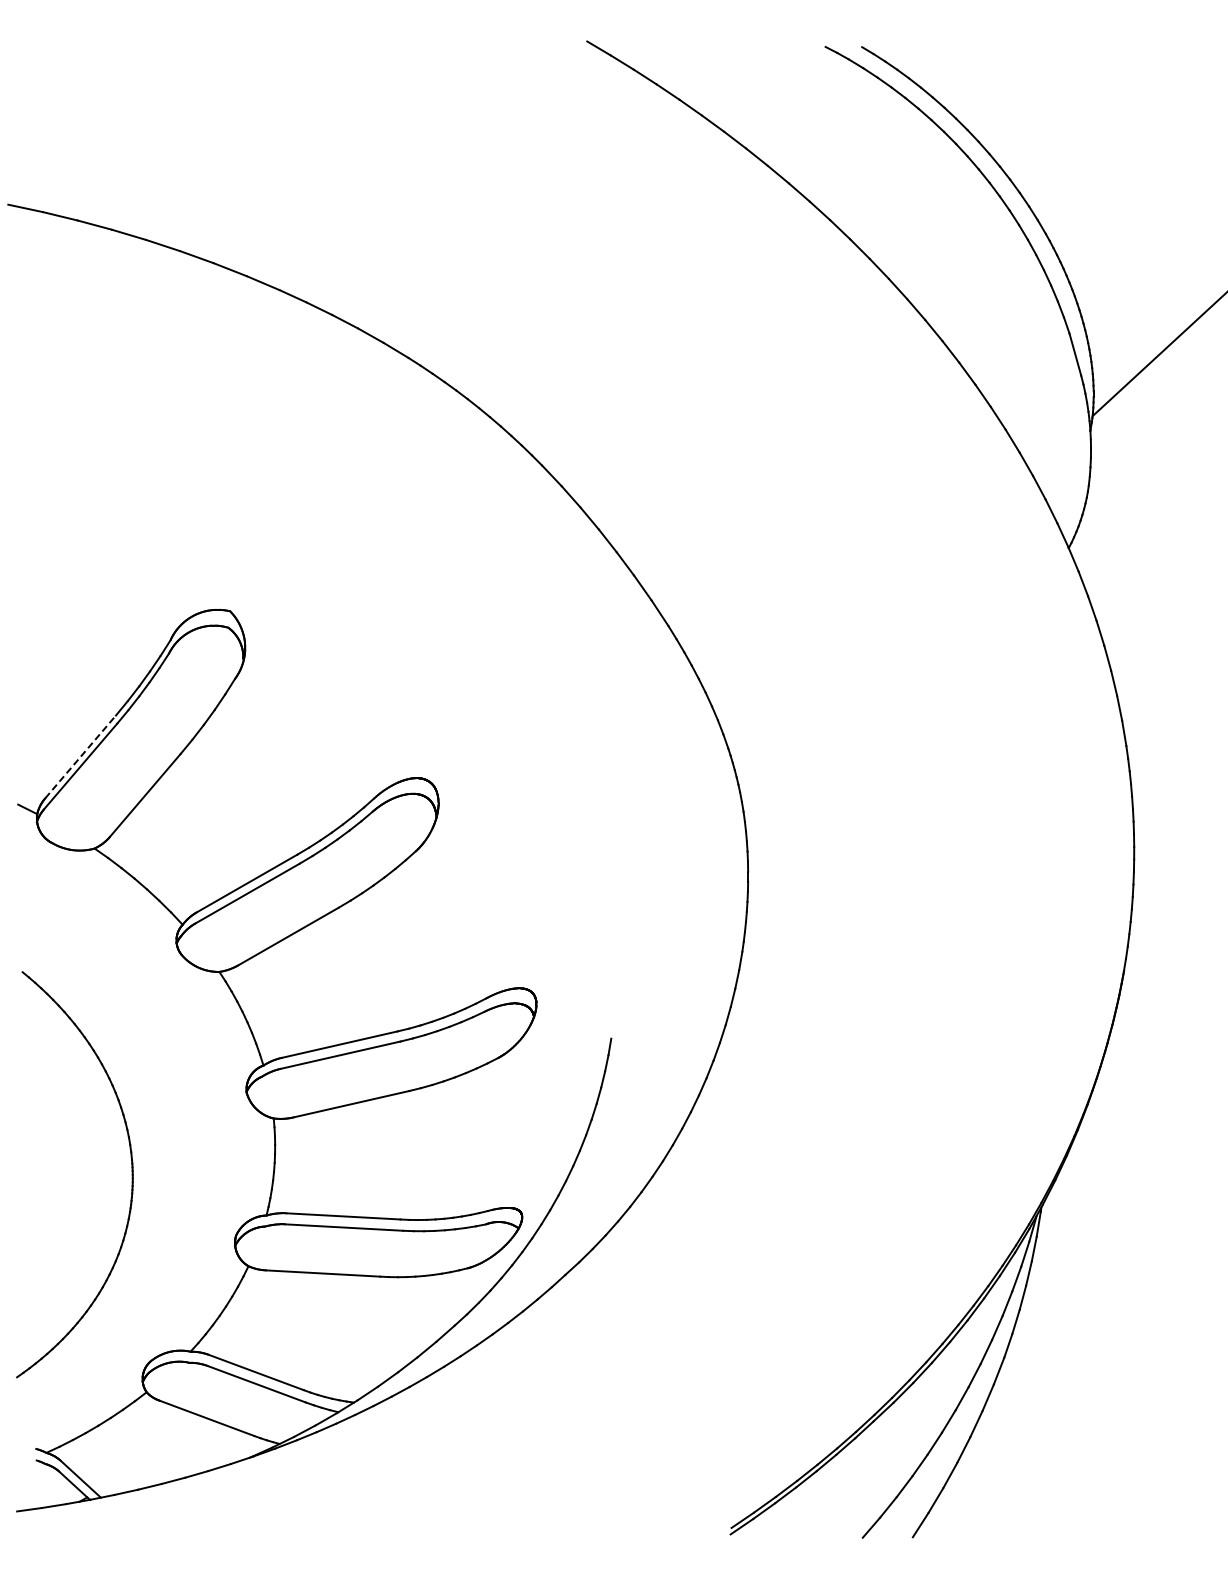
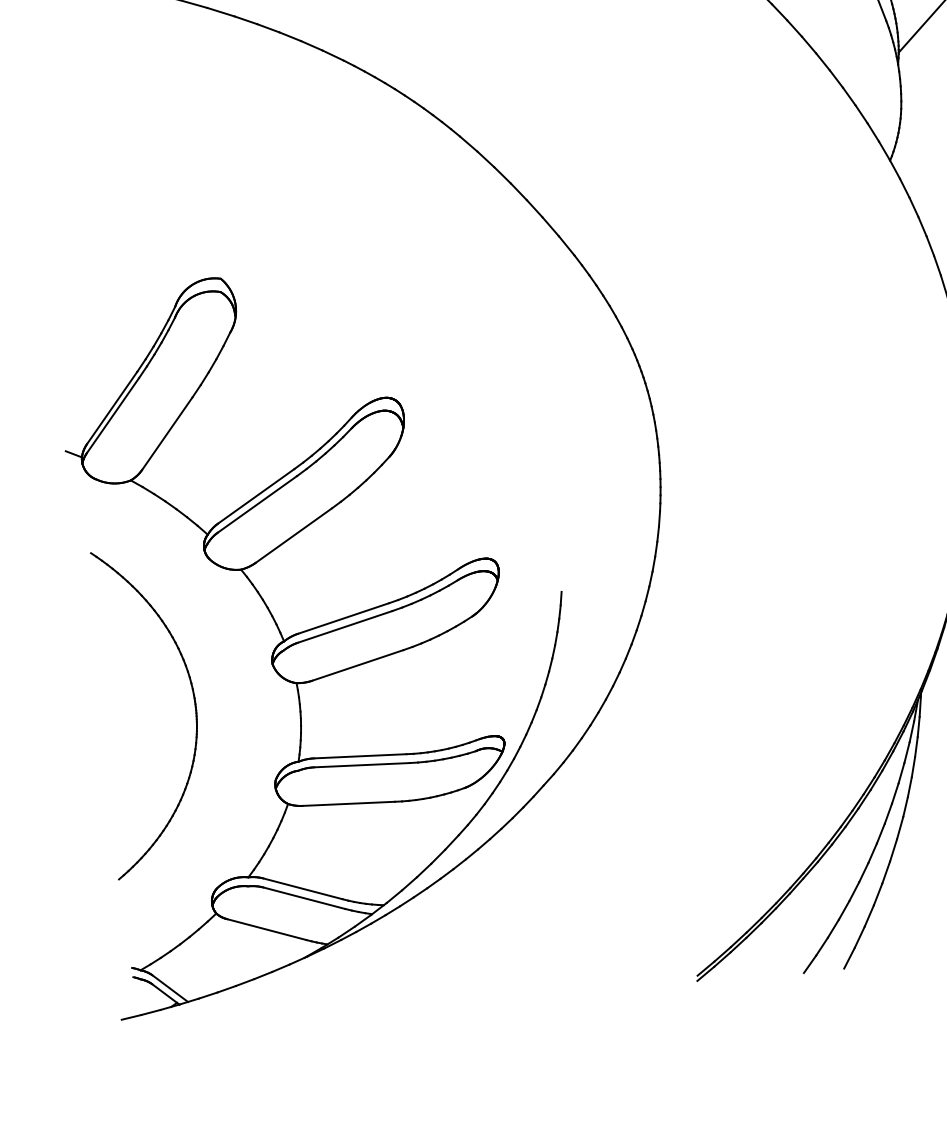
line: (80, 756) -> (112, 407), dashed -> solid
part: (131, 1174) -> (194, 707), moved

